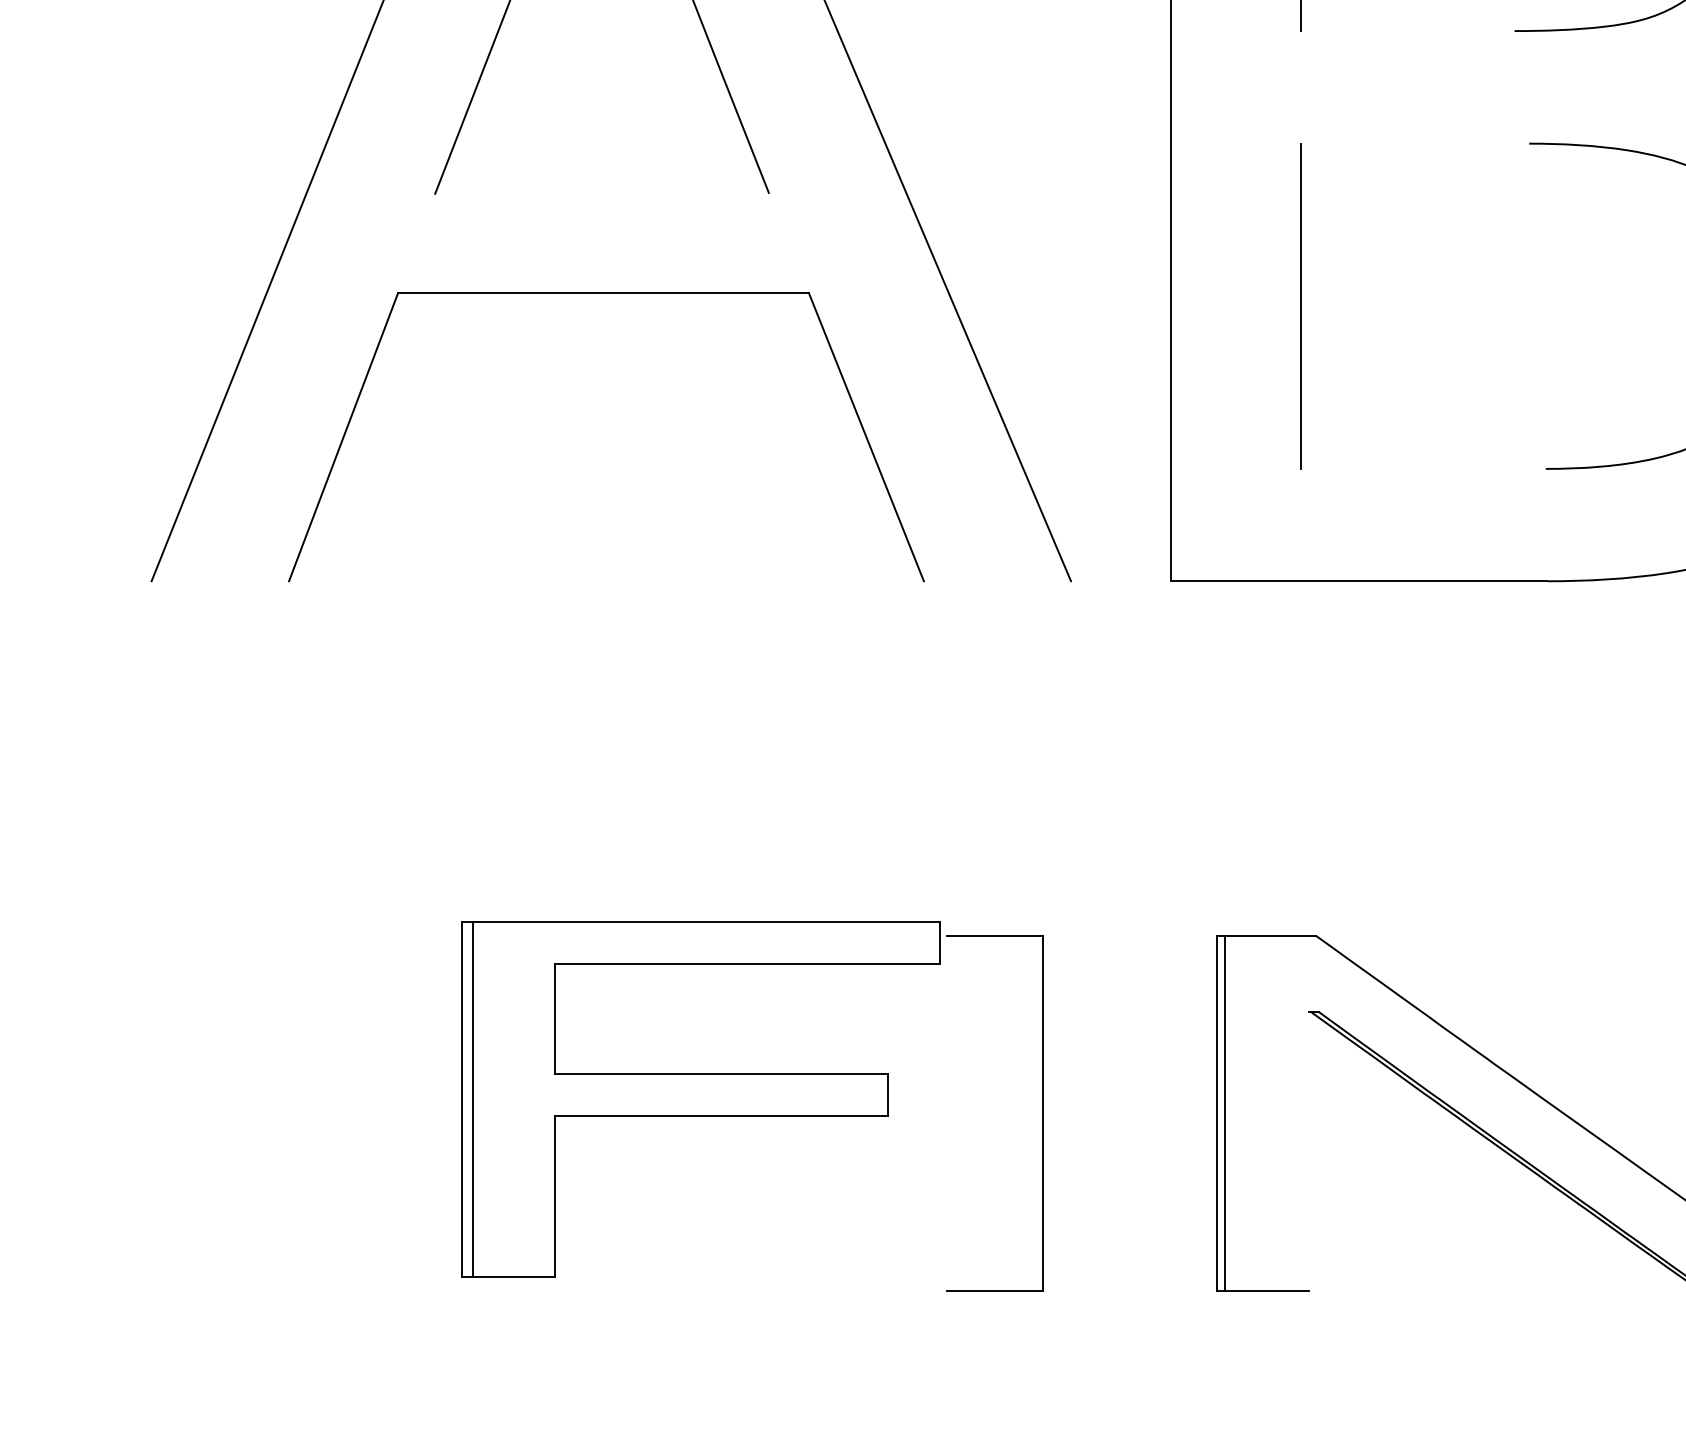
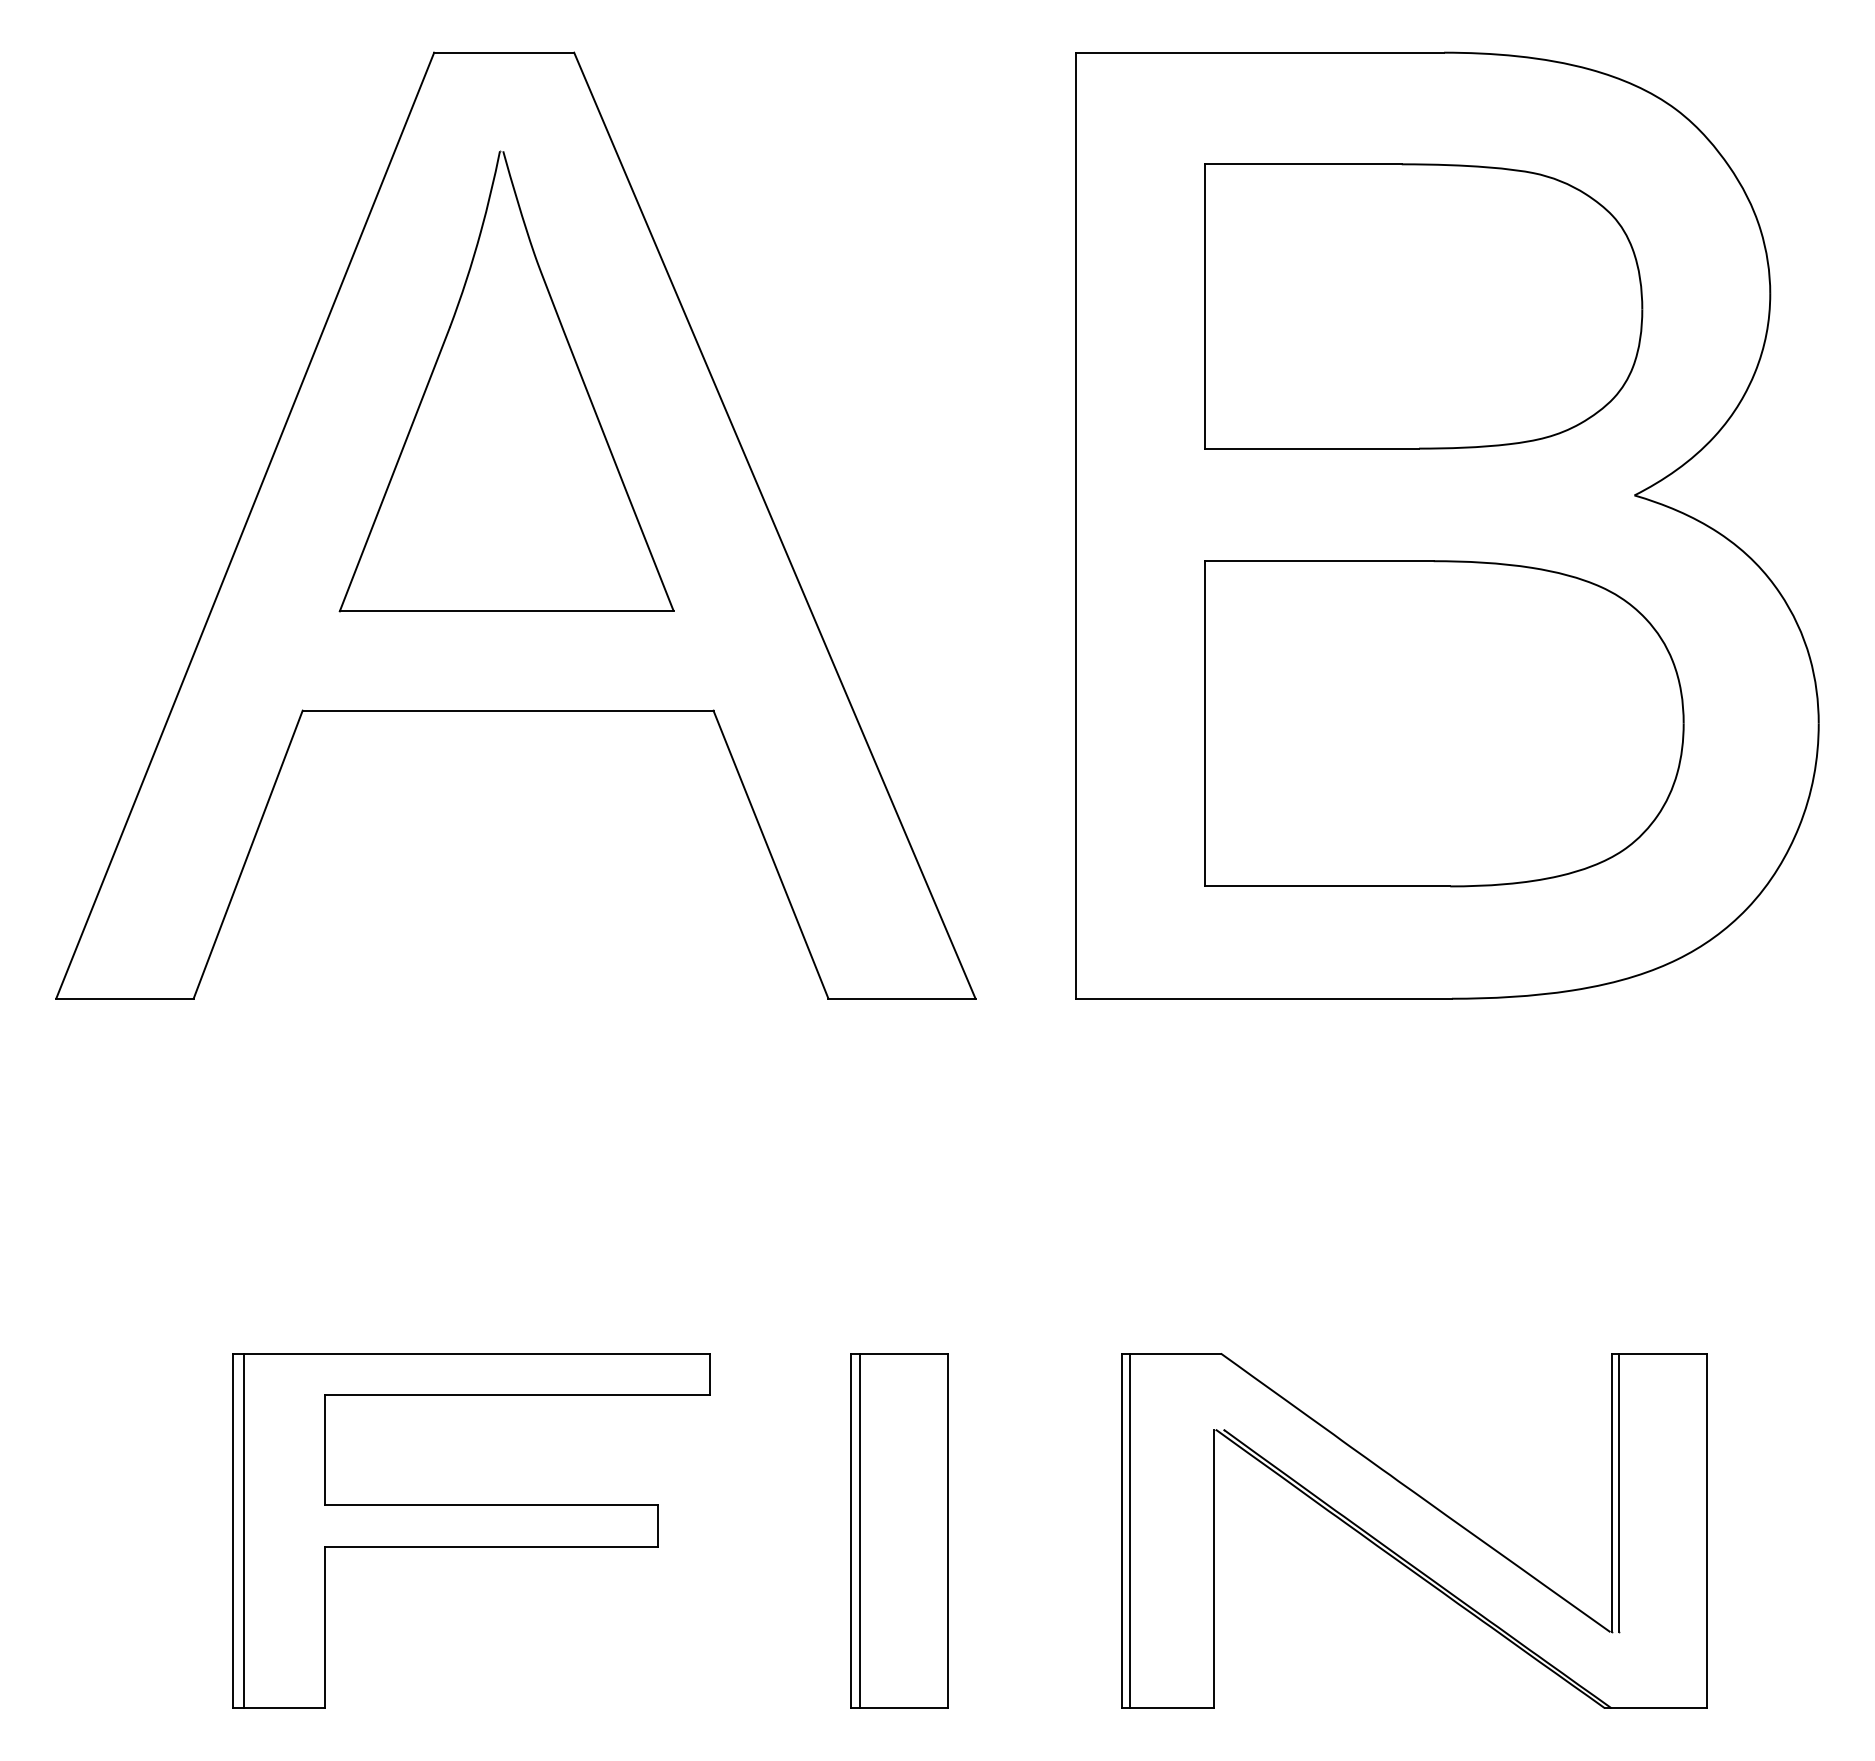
line: (1407, 30) -> (1312, 448), added
line: (1414, 143) -> (1319, 561), added
line: (601, 193) -> (506, 611), added
line: (1422, 469) -> (1327, 886), added
line: (219, 581) -> (124, 998), added
line: (996, 581) -> (901, 998), added
part: (700, 1099) -> (471, 1530), moved
line: (946, 1113) -> (851, 1530), added
line: (954, 1113) -> (859, 1530), added
line: (1308, 1151) -> (1213, 1568), added

